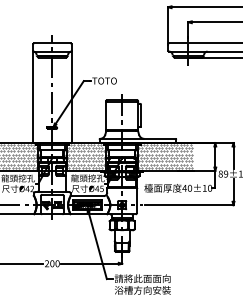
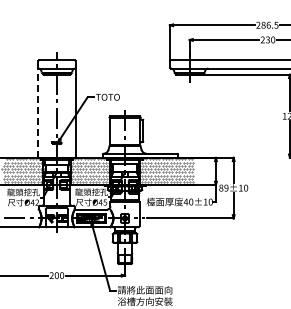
line: (33, 96) -> (38, 112), solid -> dashed

